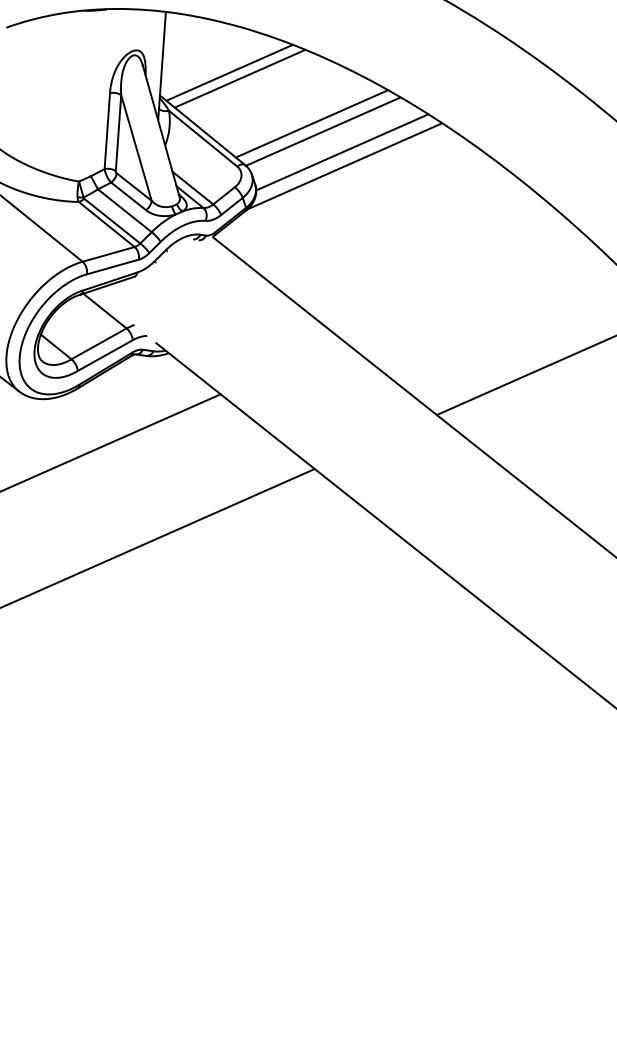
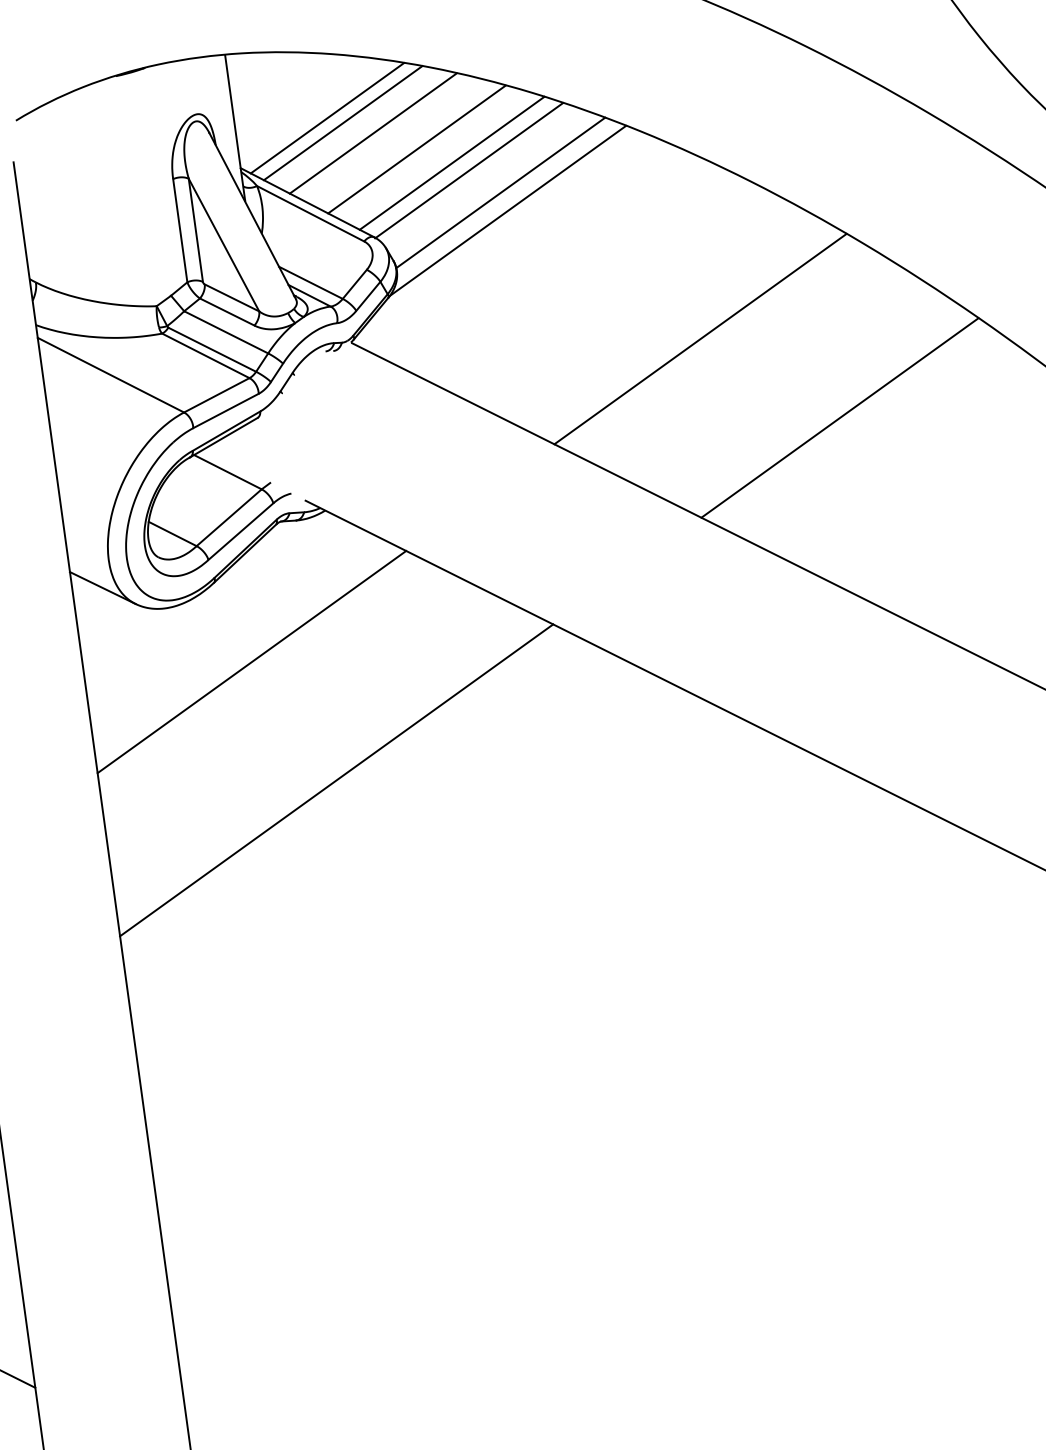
line: (259, 90) -> (372, 133), added
line: (288, 108) -> (416, 149), added
line: (463, 286) -> (700, 338), added

